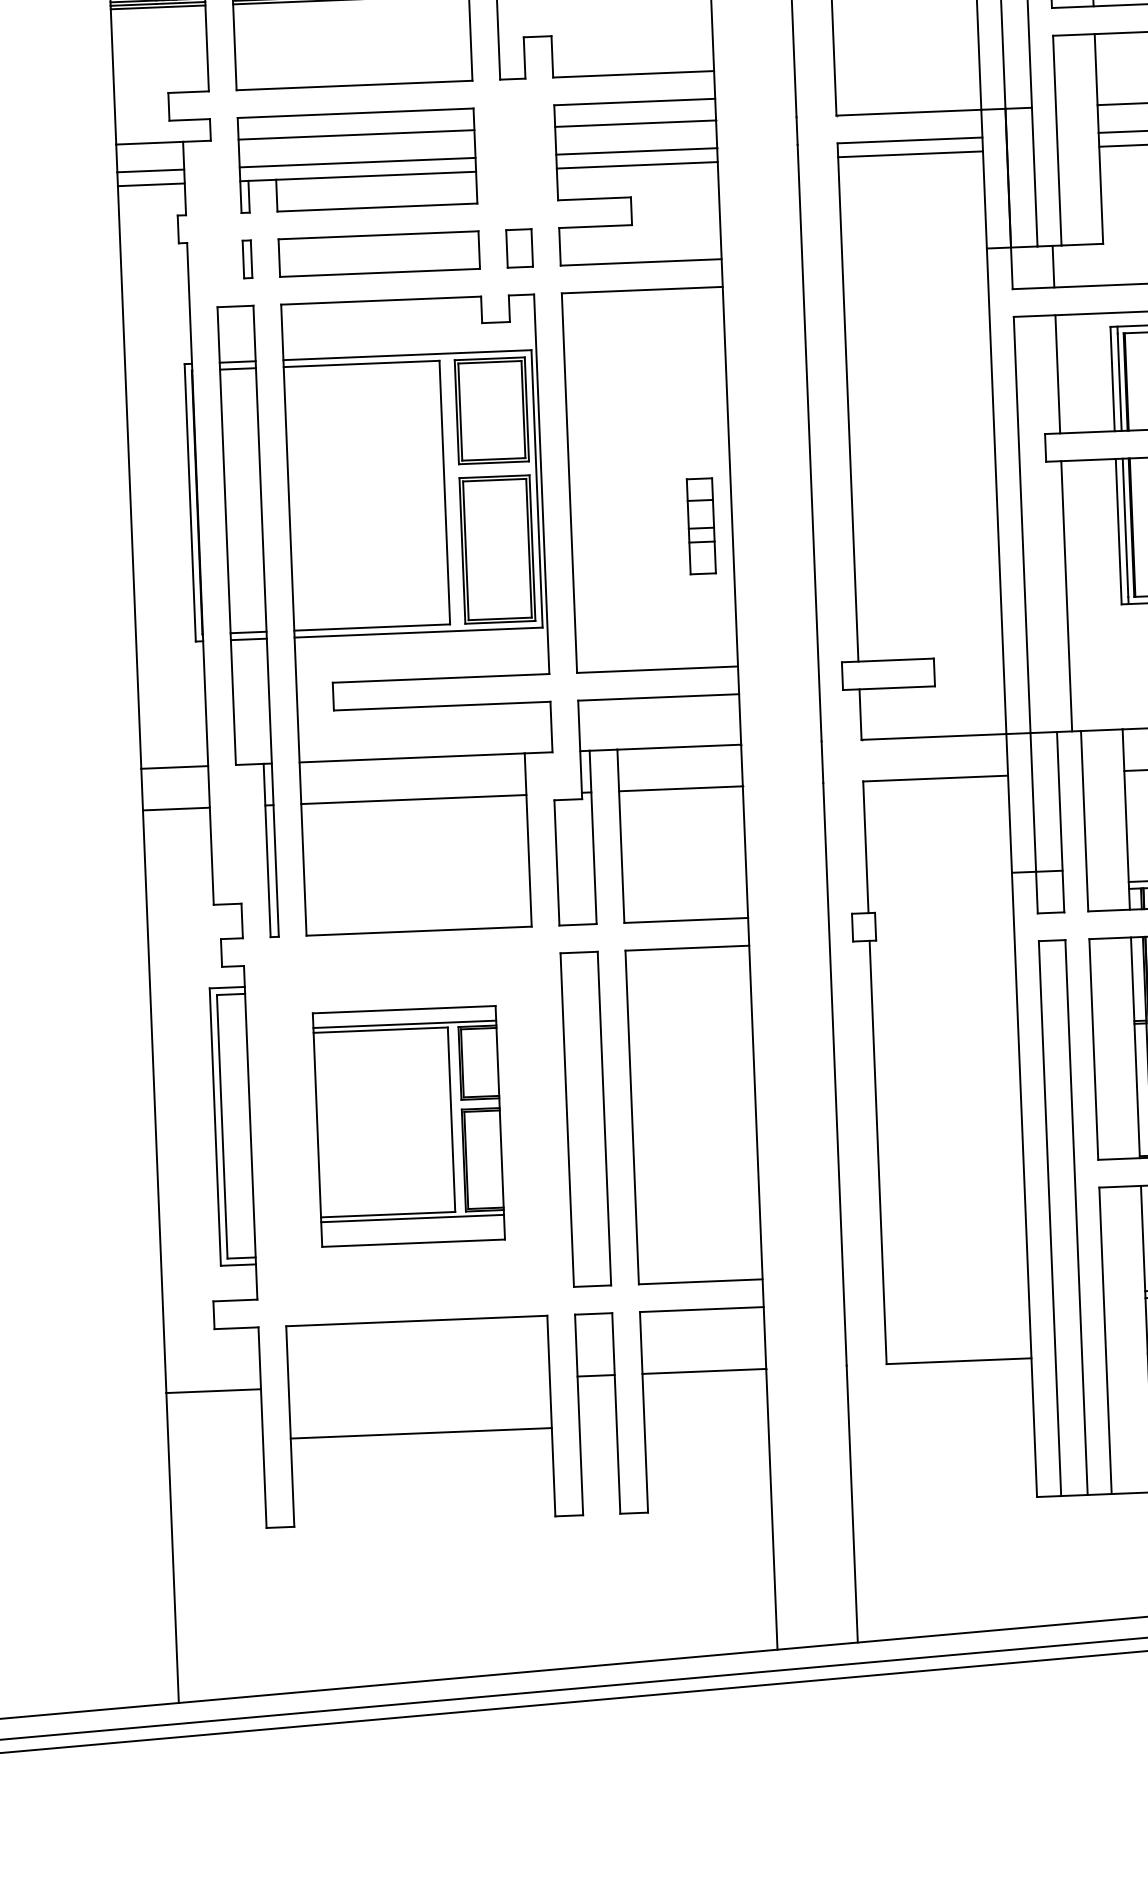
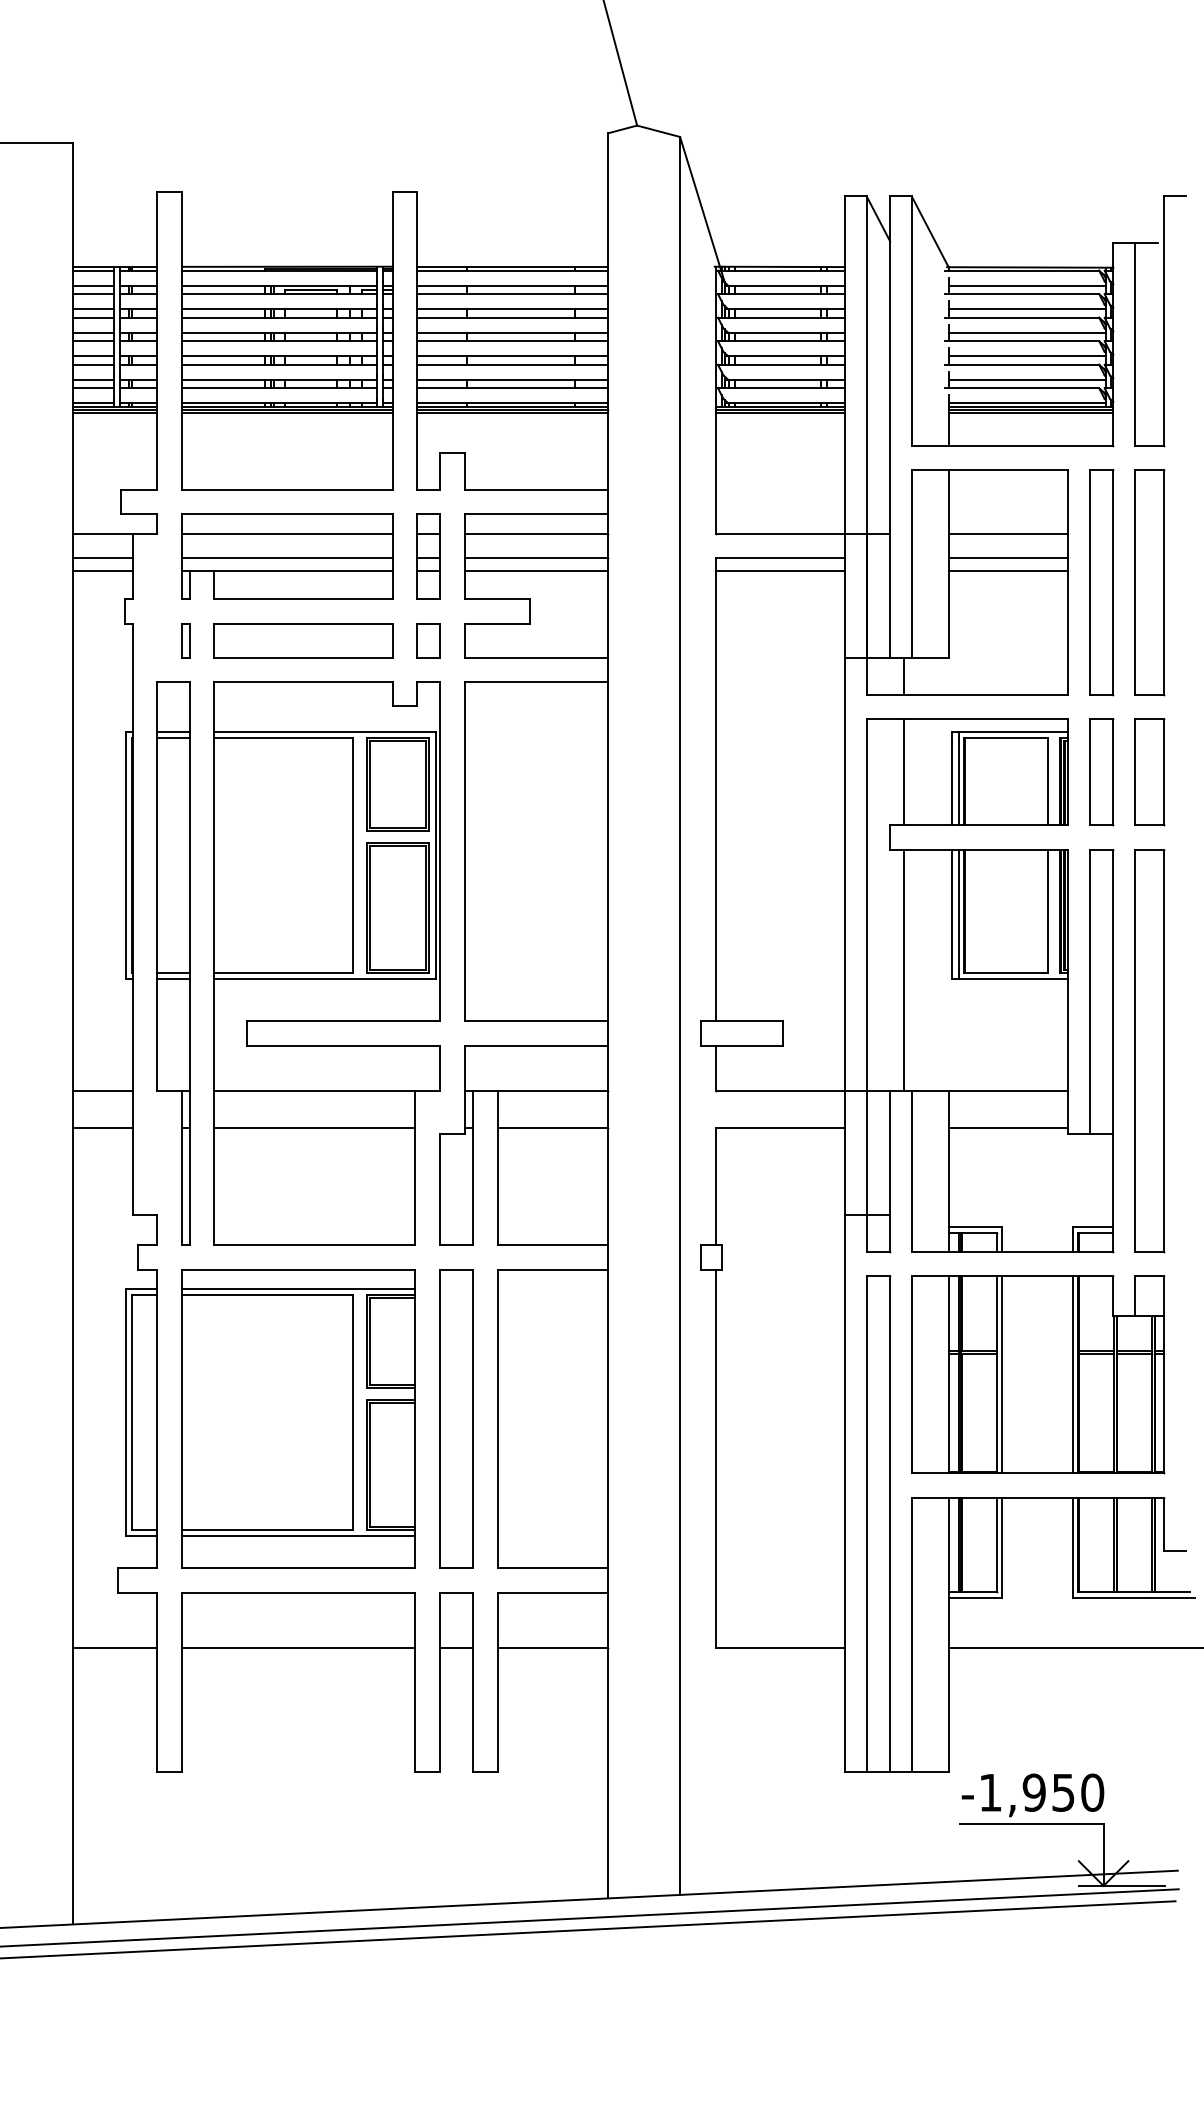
part: (701, 525) -> (428, 556), moved
part: (408, 1125) -> (298, 1418), size x1.43
line: (421, 1432) -> (298, 1647), moved

